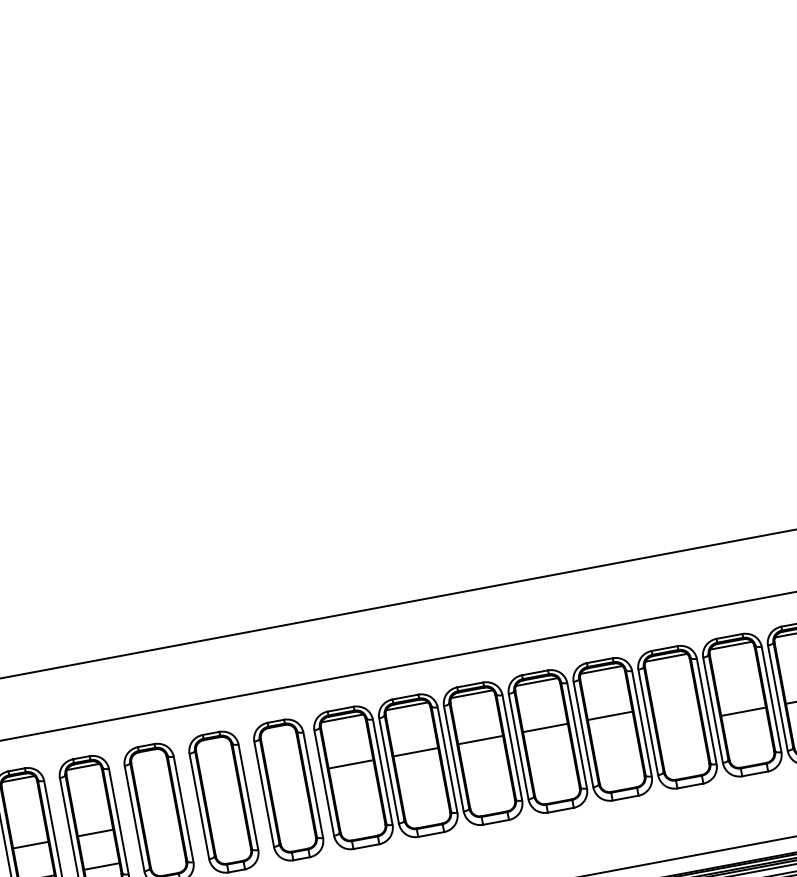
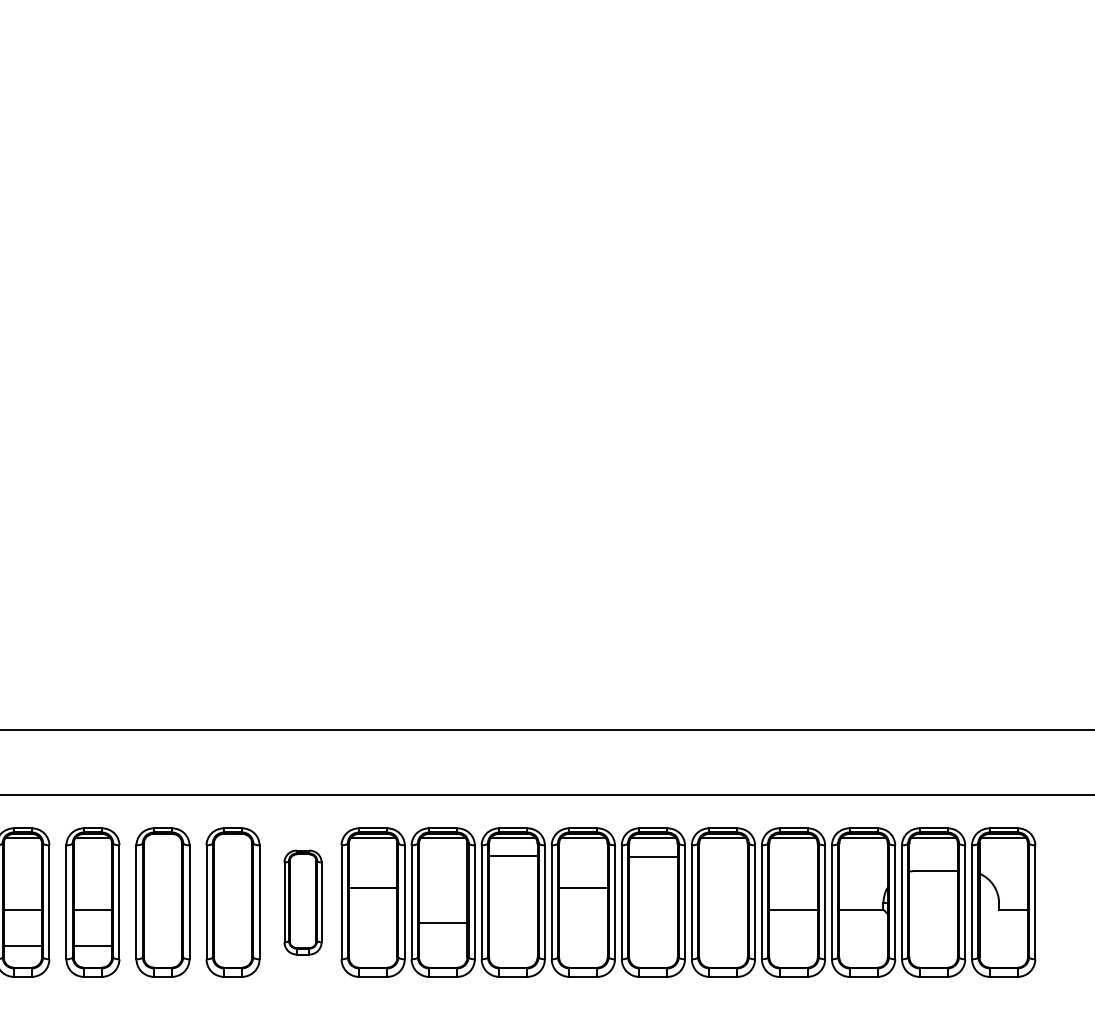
line: (610, 715) -> (653, 856), moved
line: (480, 739) -> (513, 855), moved
line: (415, 751) -> (443, 922), moved
part: (288, 790) -> (302, 902), size x0.7

